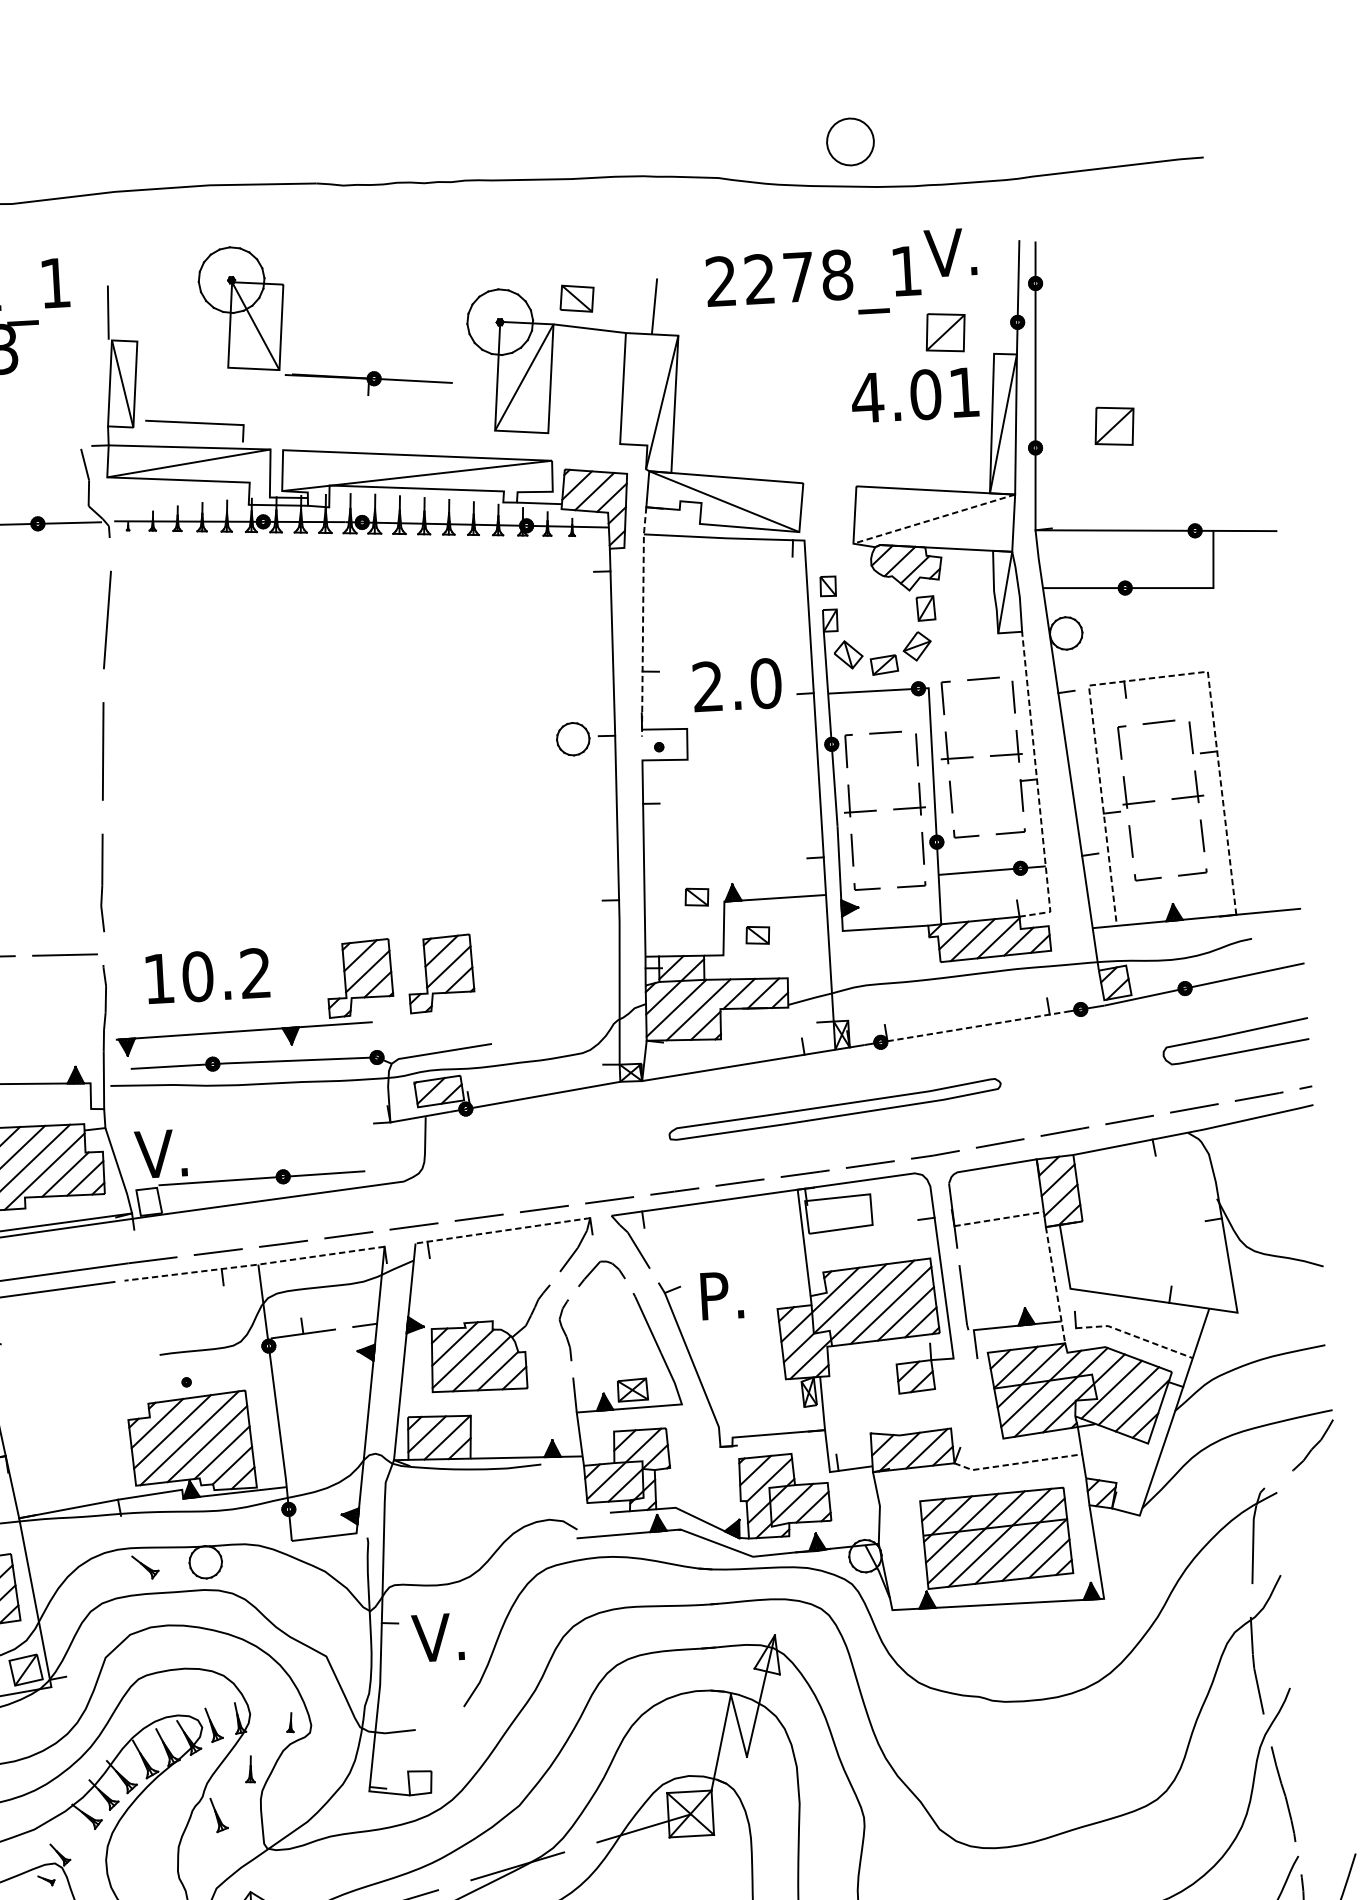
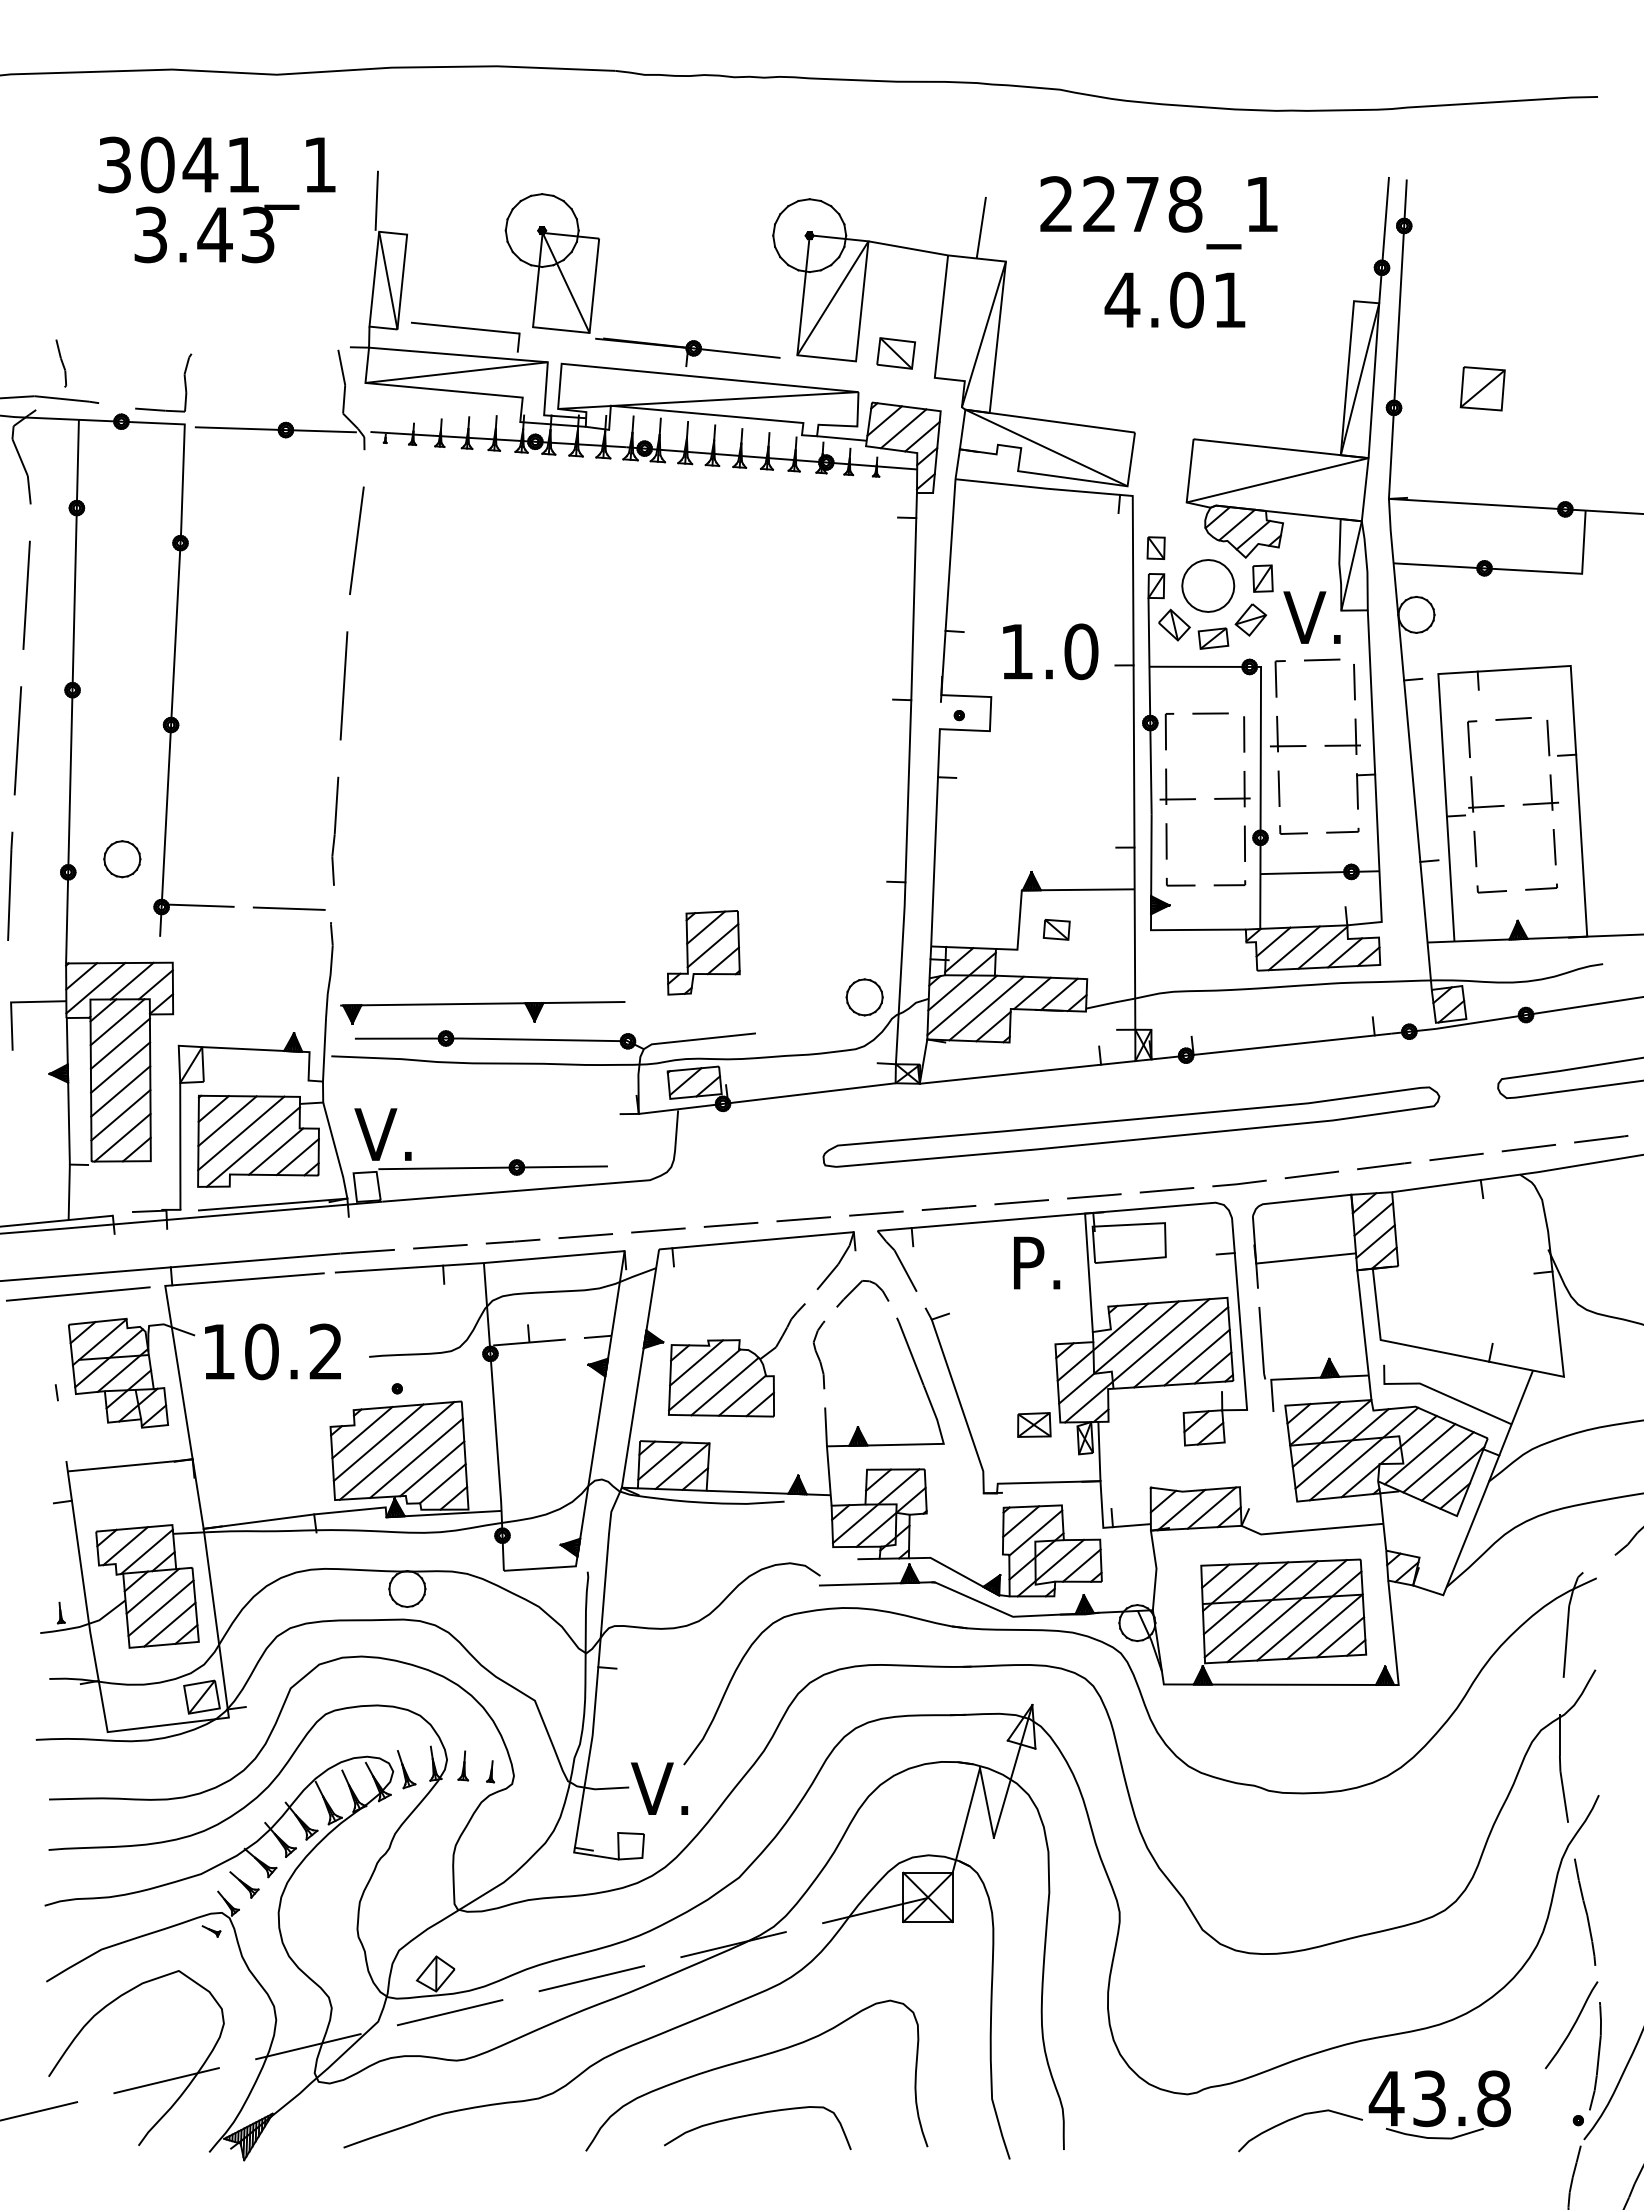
part: (850, 141) -> (1208, 585), moved
text: (950, 252) -> (1311, 617), moved
part: (576, 298) -> (895, 353), moved
part: (282, 319) -> (596, 277), moved
part: (945, 332) -> (1301, 274), removed
text: (914, 394) -> (1174, 299), moved
line: (934, 519) -> (1277, 480), dashed -> solid
line: (643, 621) -> (949, 575), dashed -> solid
line: (1150, 678) -> (1506, 669), dashed -> solid
text: (707, 686) -> (1016, 651), 2.0 -> 1.0
part: (573, 739) -> (864, 997), moved
line: (1037, 788) -> (1375, 784), dashed -> solid
part: (696, 896) -> (991, 883), removed
text: (207, 975) -> (272, 1351), moved
part: (359, 978) -> (613, 952), removed
line: (976, 1026) -> (1292, 1044), dashed -> solid
part: (835, 1108) -> (1131, 1126), size x1.67
line: (999, 1219) -> (1306, 1258), dashed -> solid
line: (502, 1230) -> (756, 1240), dashed -> solid
line: (255, 1265) -> (480, 1263), dashed -> solid
line: (1055, 1285) -> (1364, 1335), dashed -> solid
text: (722, 1295) -> (1037, 1262), moved
line: (1134, 1336) -> (1448, 1396), dashed -> solid
part: (632, 1389) -> (1034, 1424), moved
line: (1016, 1464) -> (1310, 1530), dashed -> solid
part: (145, 1566) -> (244, 1884), moved
text: (437, 1637) -> (659, 1788), moved
part: (250, 1769) -> (463, 1765), moved
part: (219, 1815) -> (406, 1869), removed

